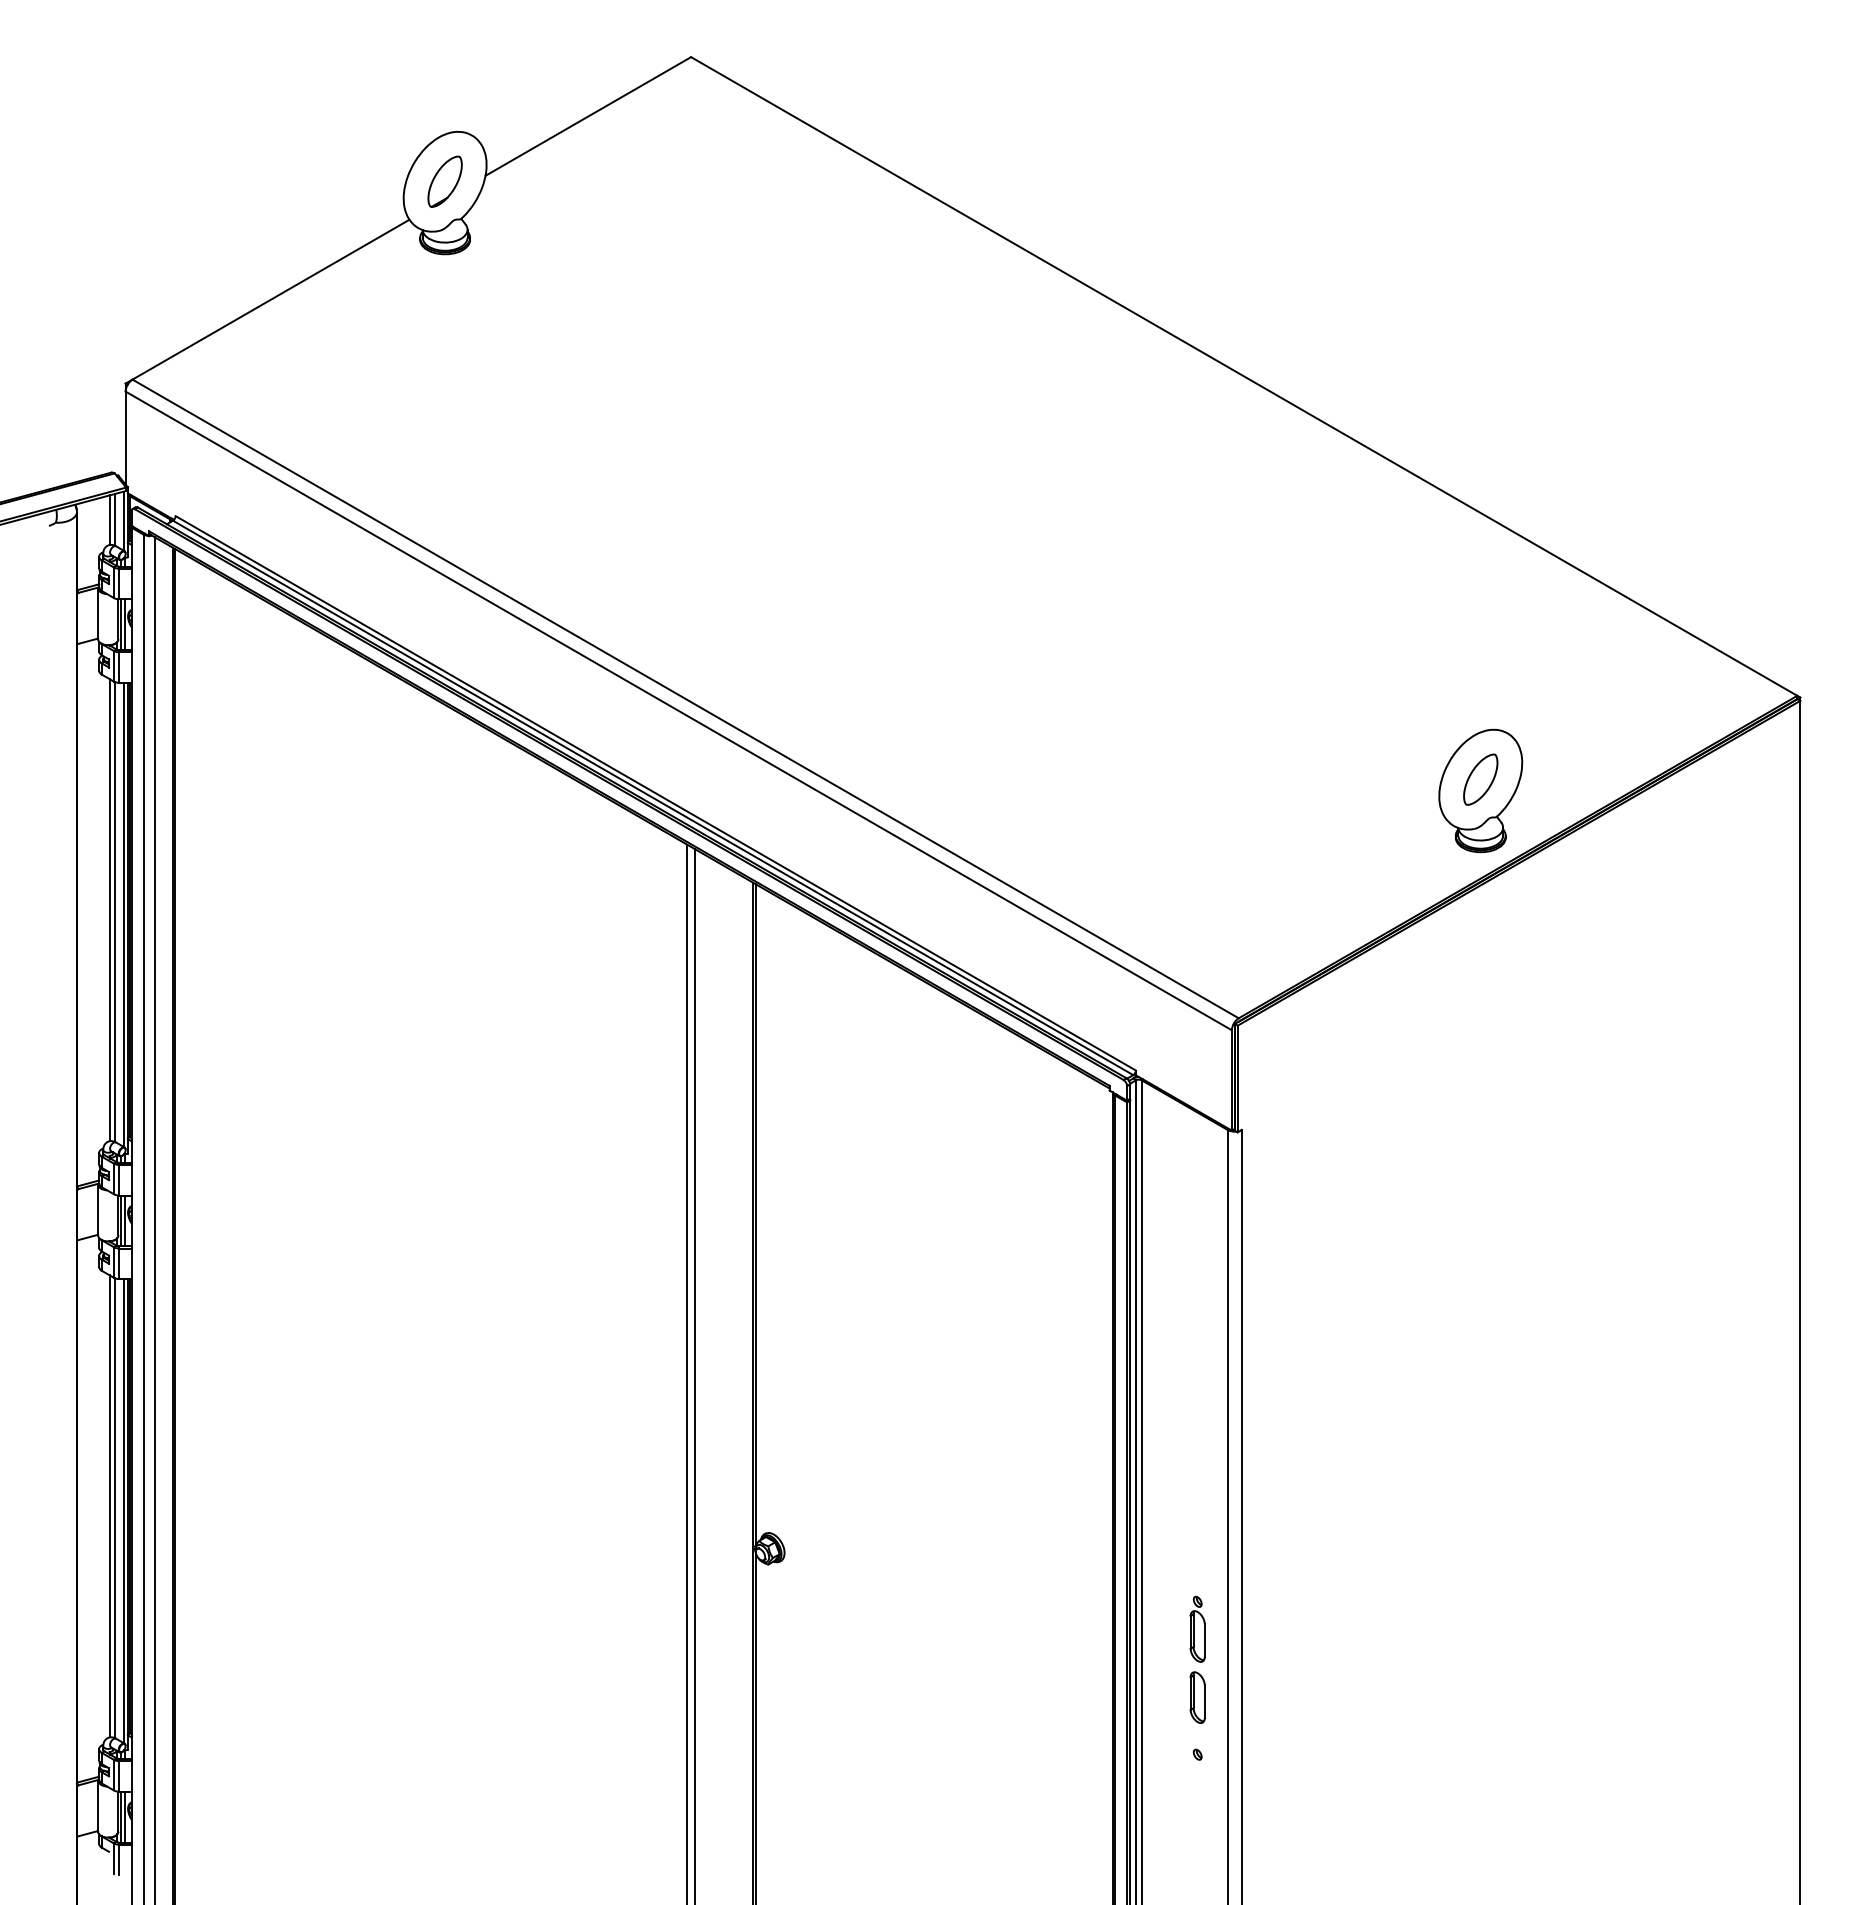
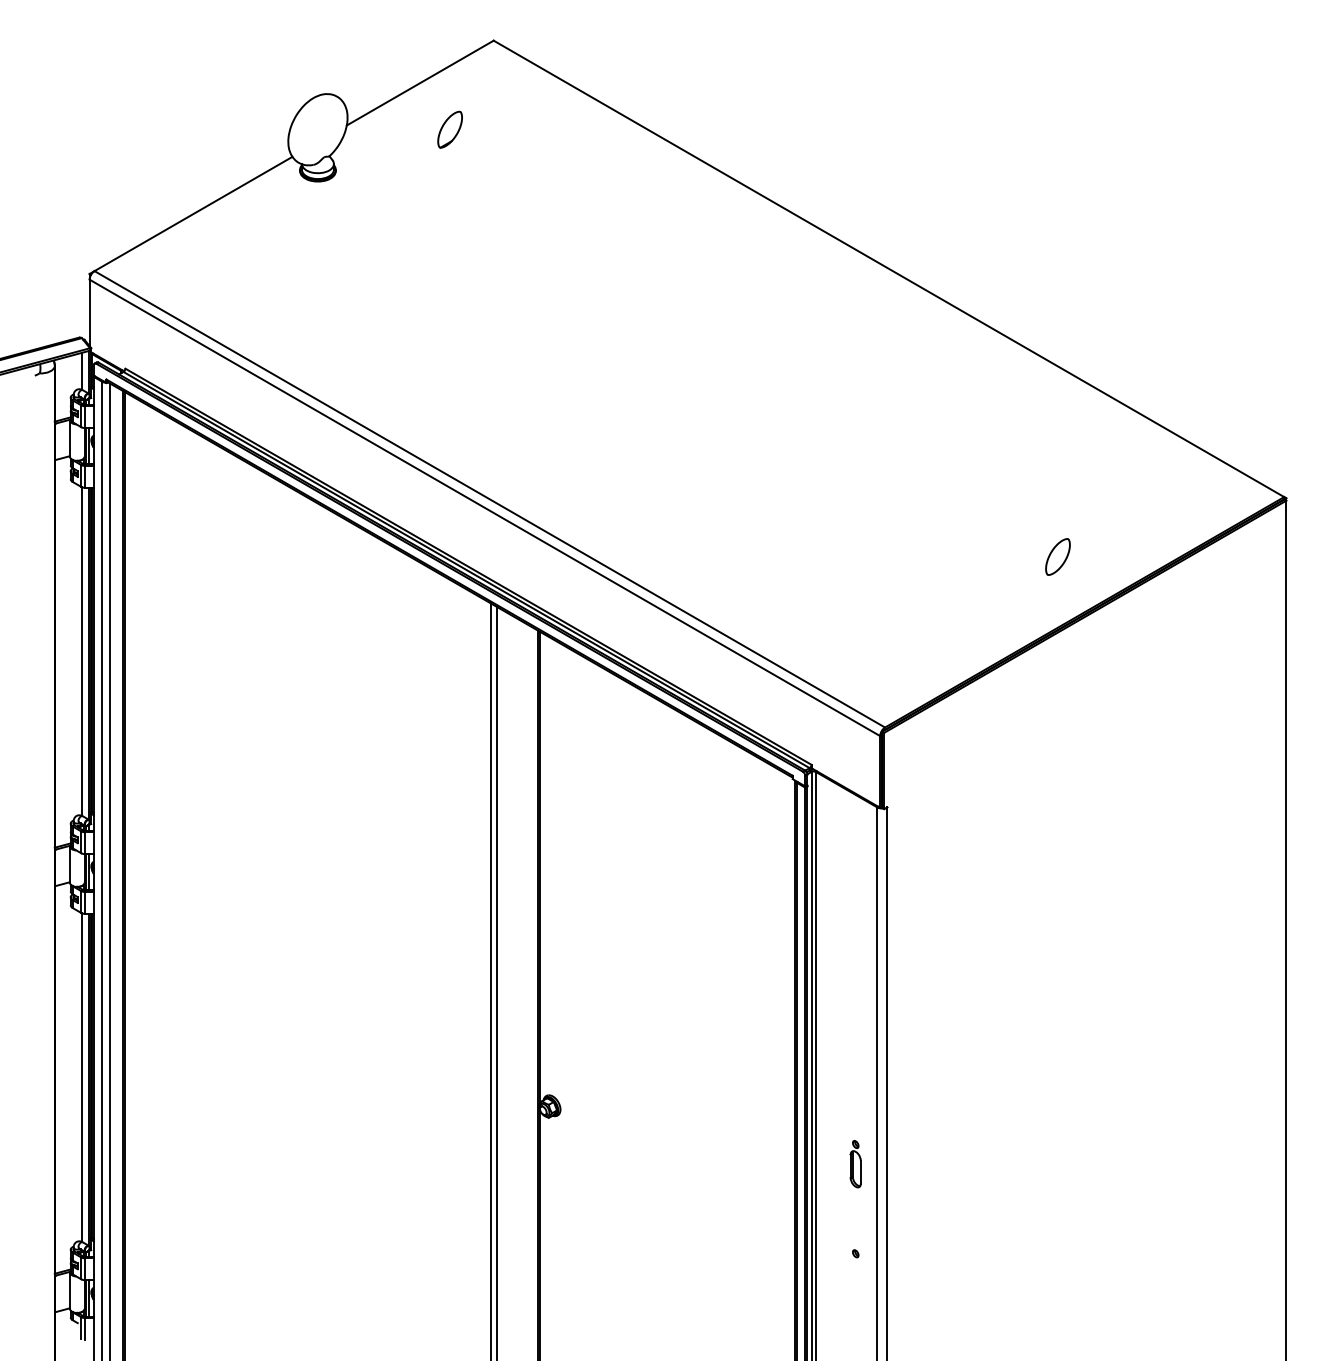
part: (444, 181) -> (449, 129), moved
line: (109, 520) -> (78, 371), removed
part: (1480, 790) -> (1057, 564), removed
line: (109, 910) -> (78, 650), removed
line: (109, 1506) -> (78, 1076), removed
part: (1197, 1697) -> (855, 1212), removed

